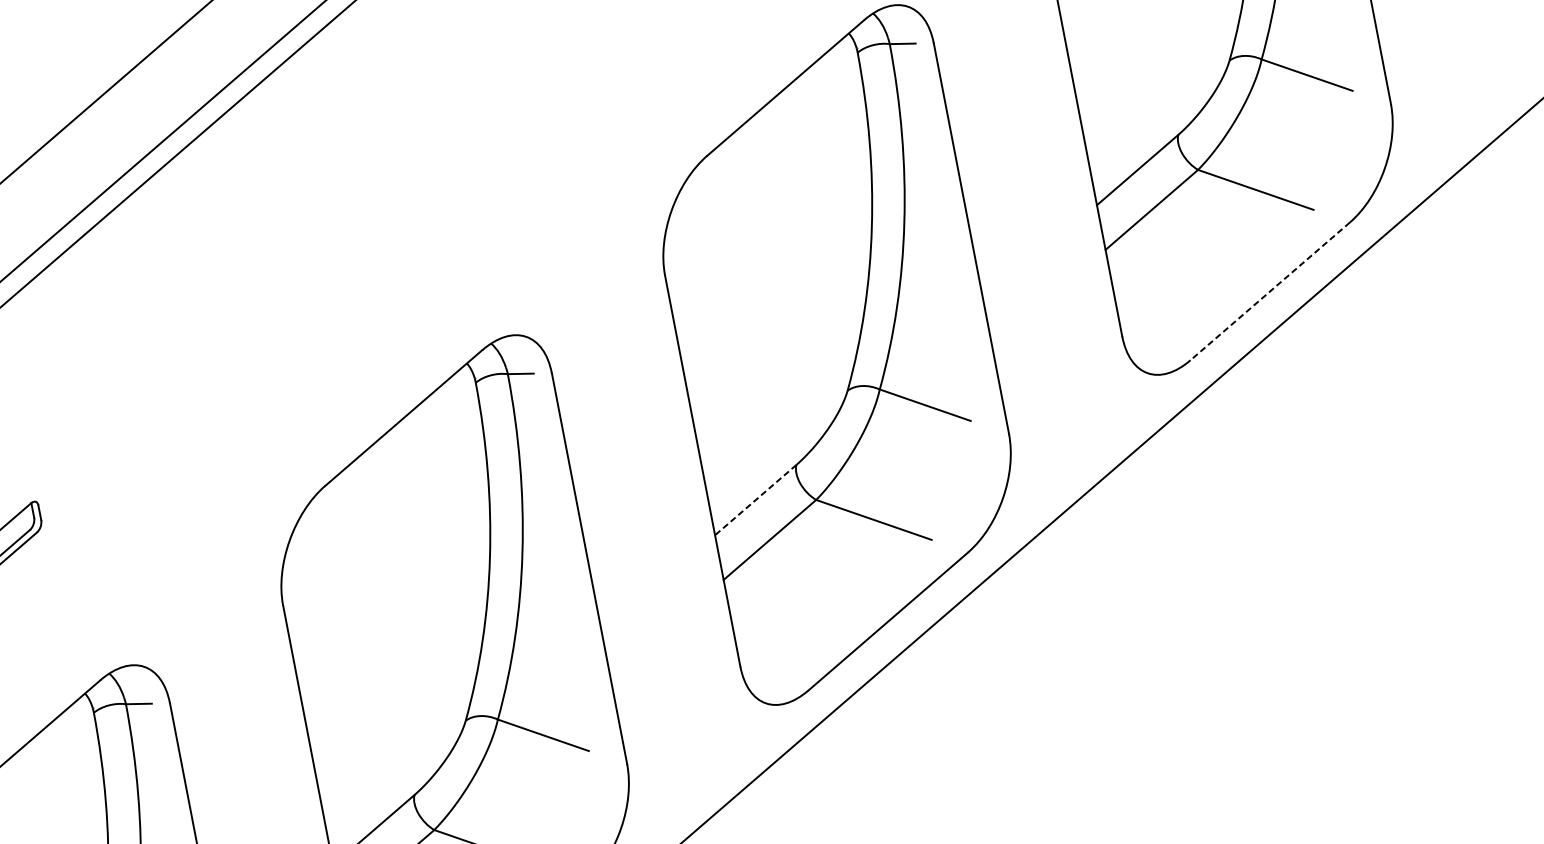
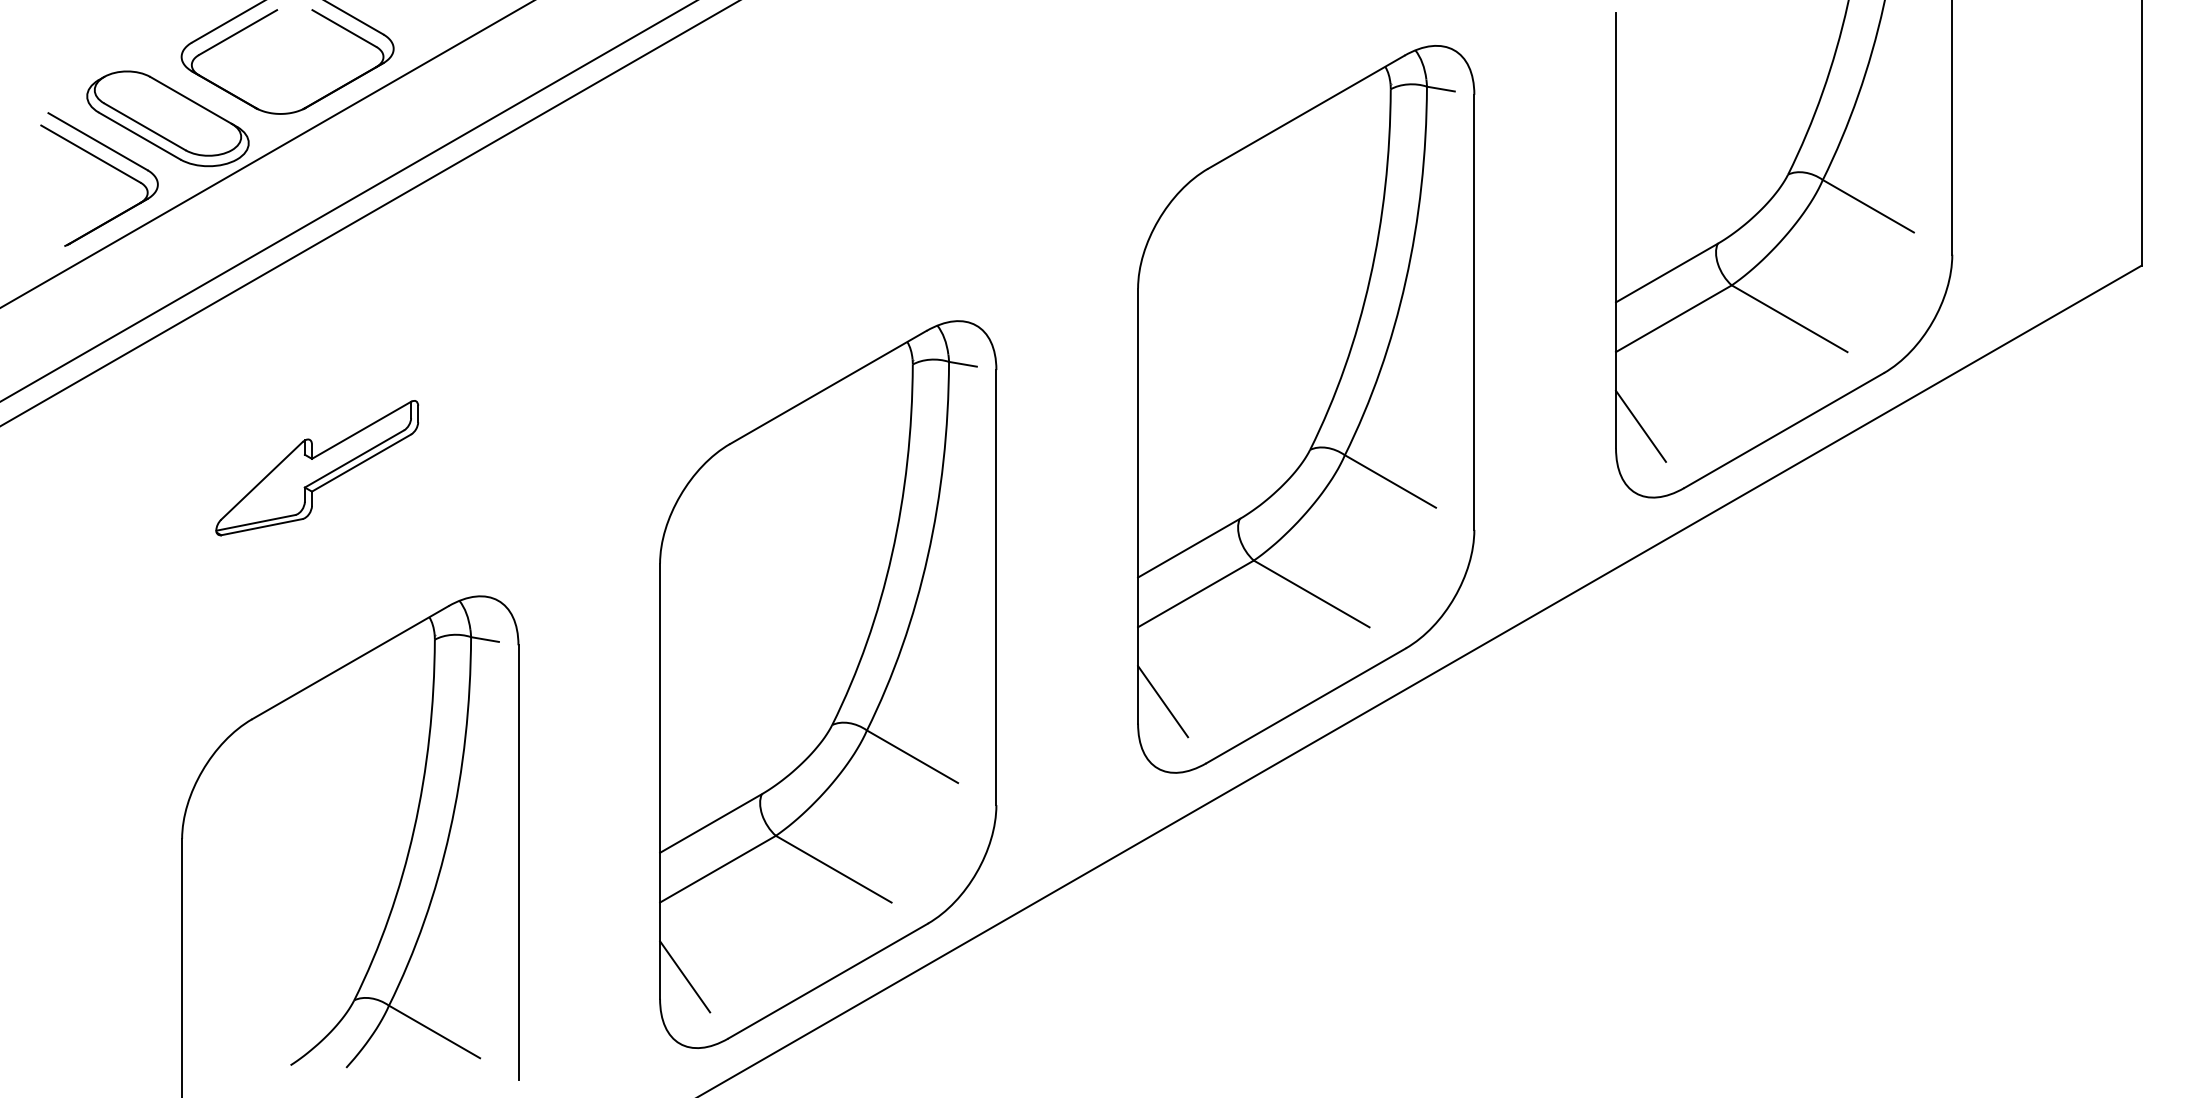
line: (1269, 291) -> (1783, 430), dashed -> solid
line: (1141, 311) -> (1641, 425), added
line: (756, 500) -> (1189, 548), dashed -> solid
line: (759, 642) -> (1163, 701), added

